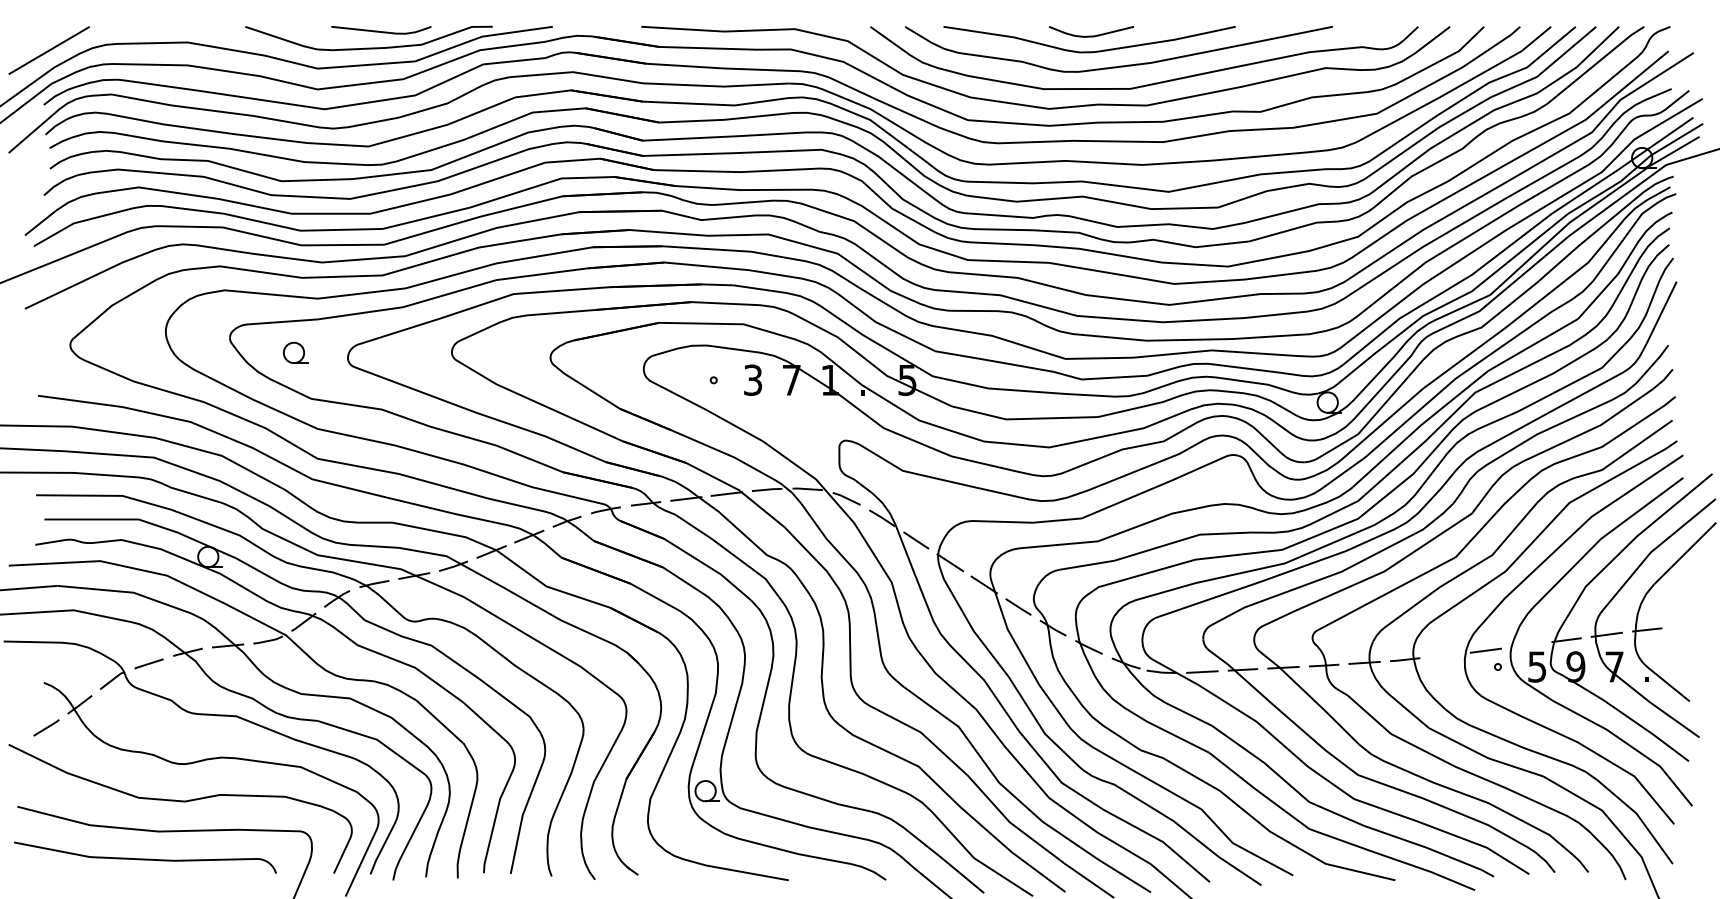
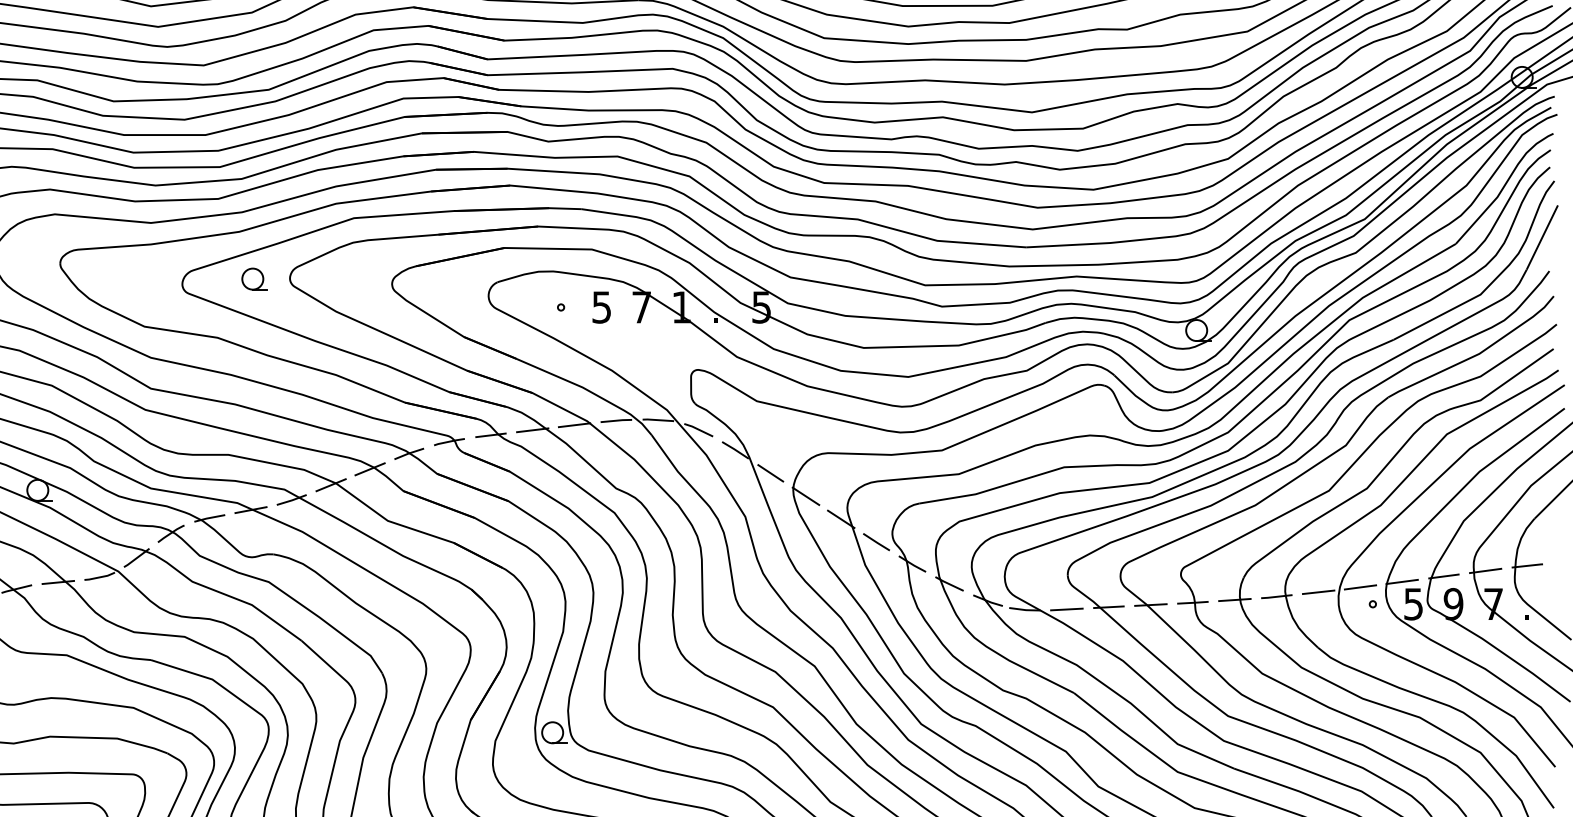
part: (295, 352) -> (254, 278), moved
text: (753, 379) -> (602, 306), 3 -> 5
line: (1526, 645) -> (1402, 581), added
line: (1445, 655) -> (1318, 592), added

